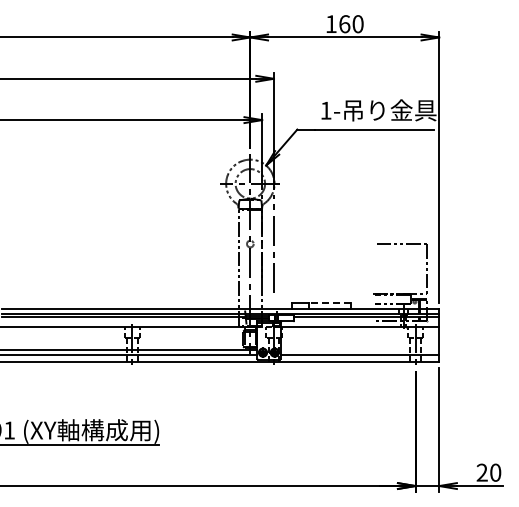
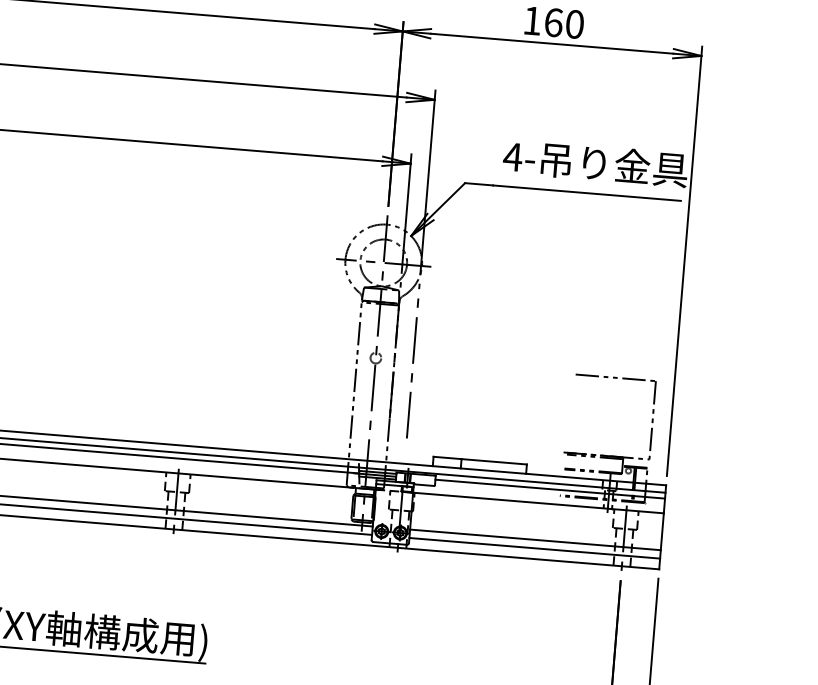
text: (326, 110) -> (513, 156), 1- -> 4-
line: (330, 303) -> (494, 462), dashed -> solid
line: (359, 350) -> (534, 540), added

